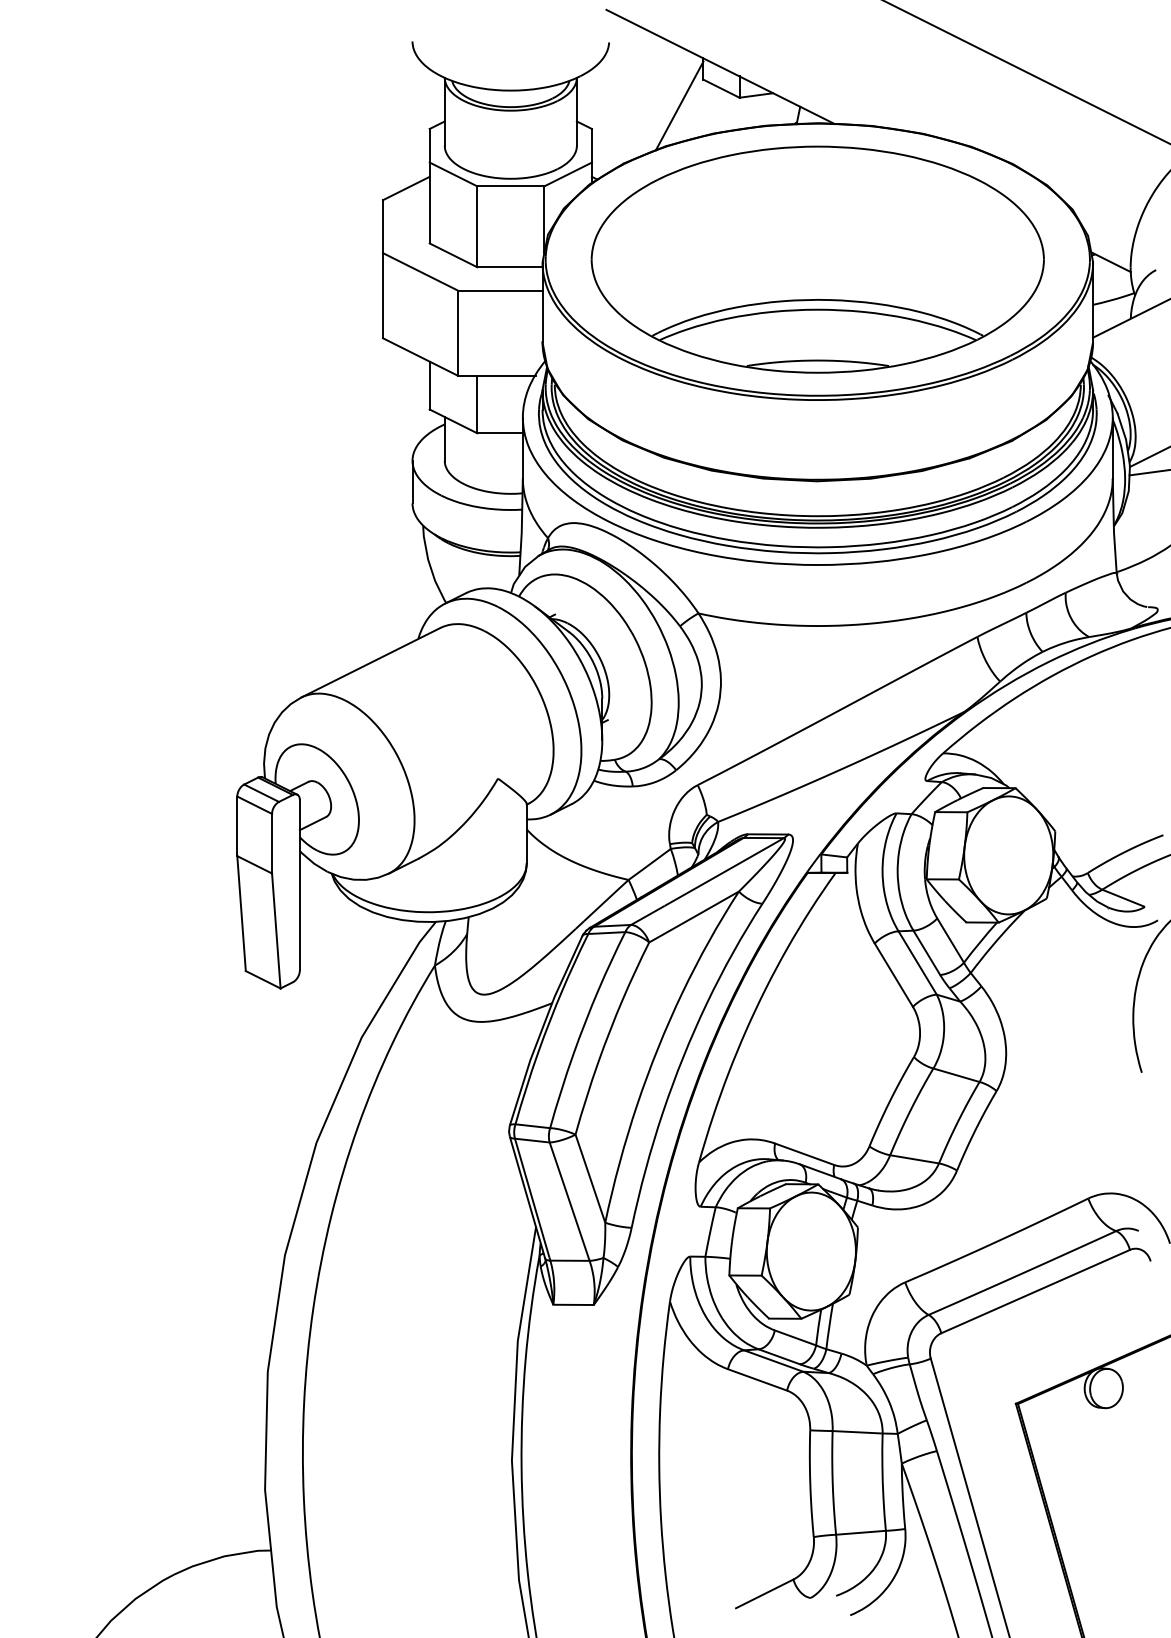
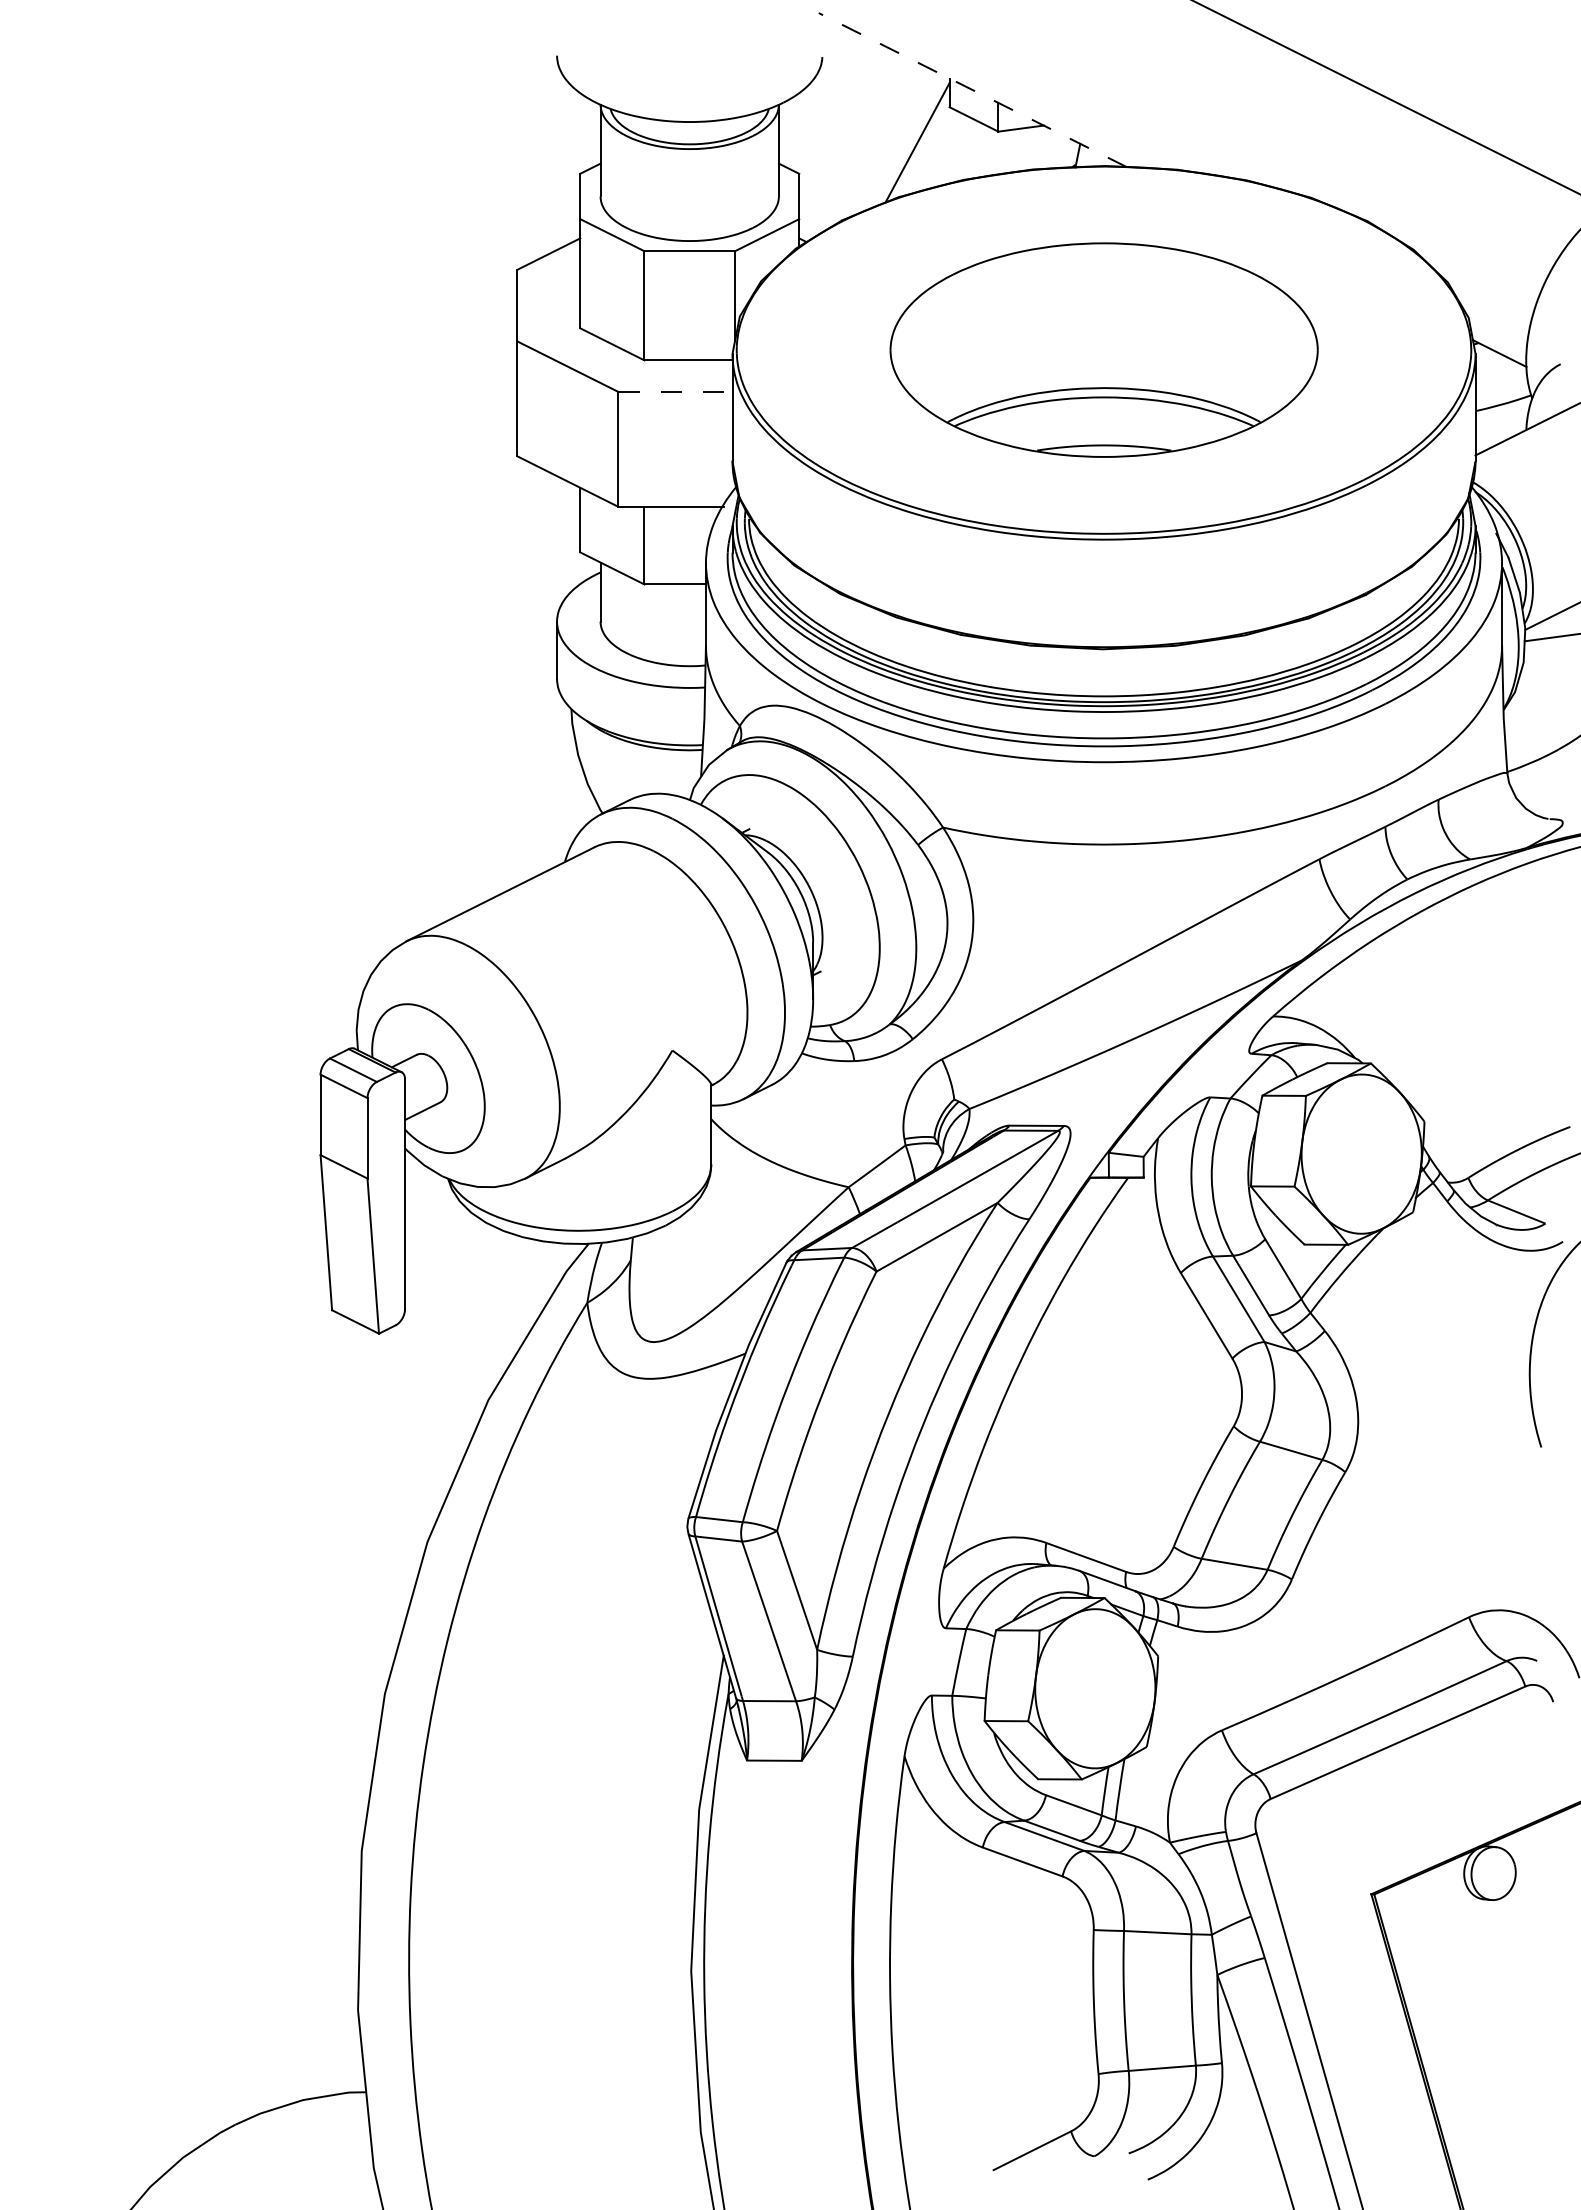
line: (720, 66) -> (972, 89), solid -> dashed
part: (818, 259) -> (1104, 349), size x0.7
line: (500, 290) -> (675, 391), solid -> dashed

